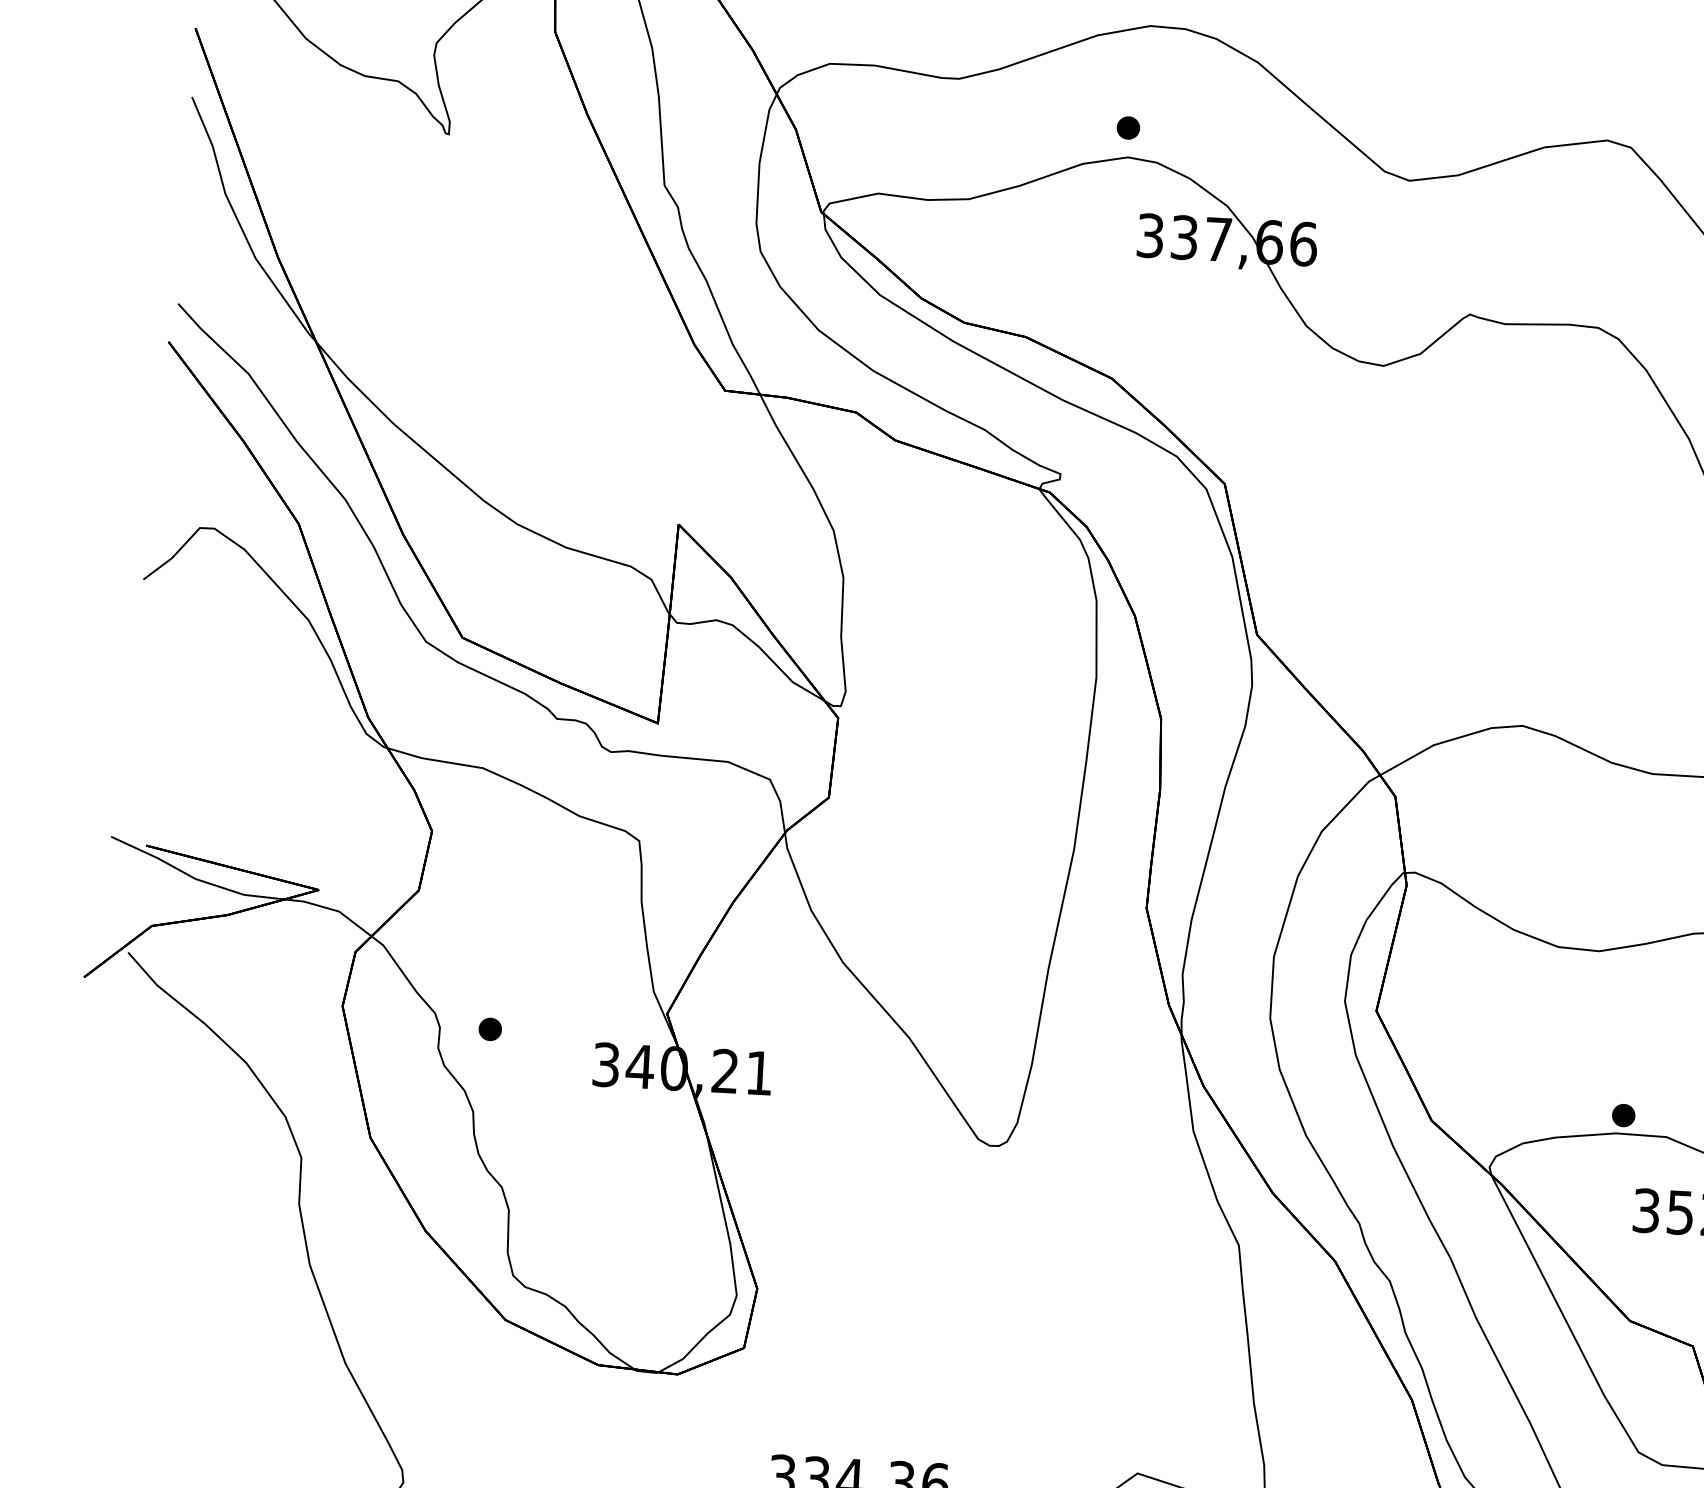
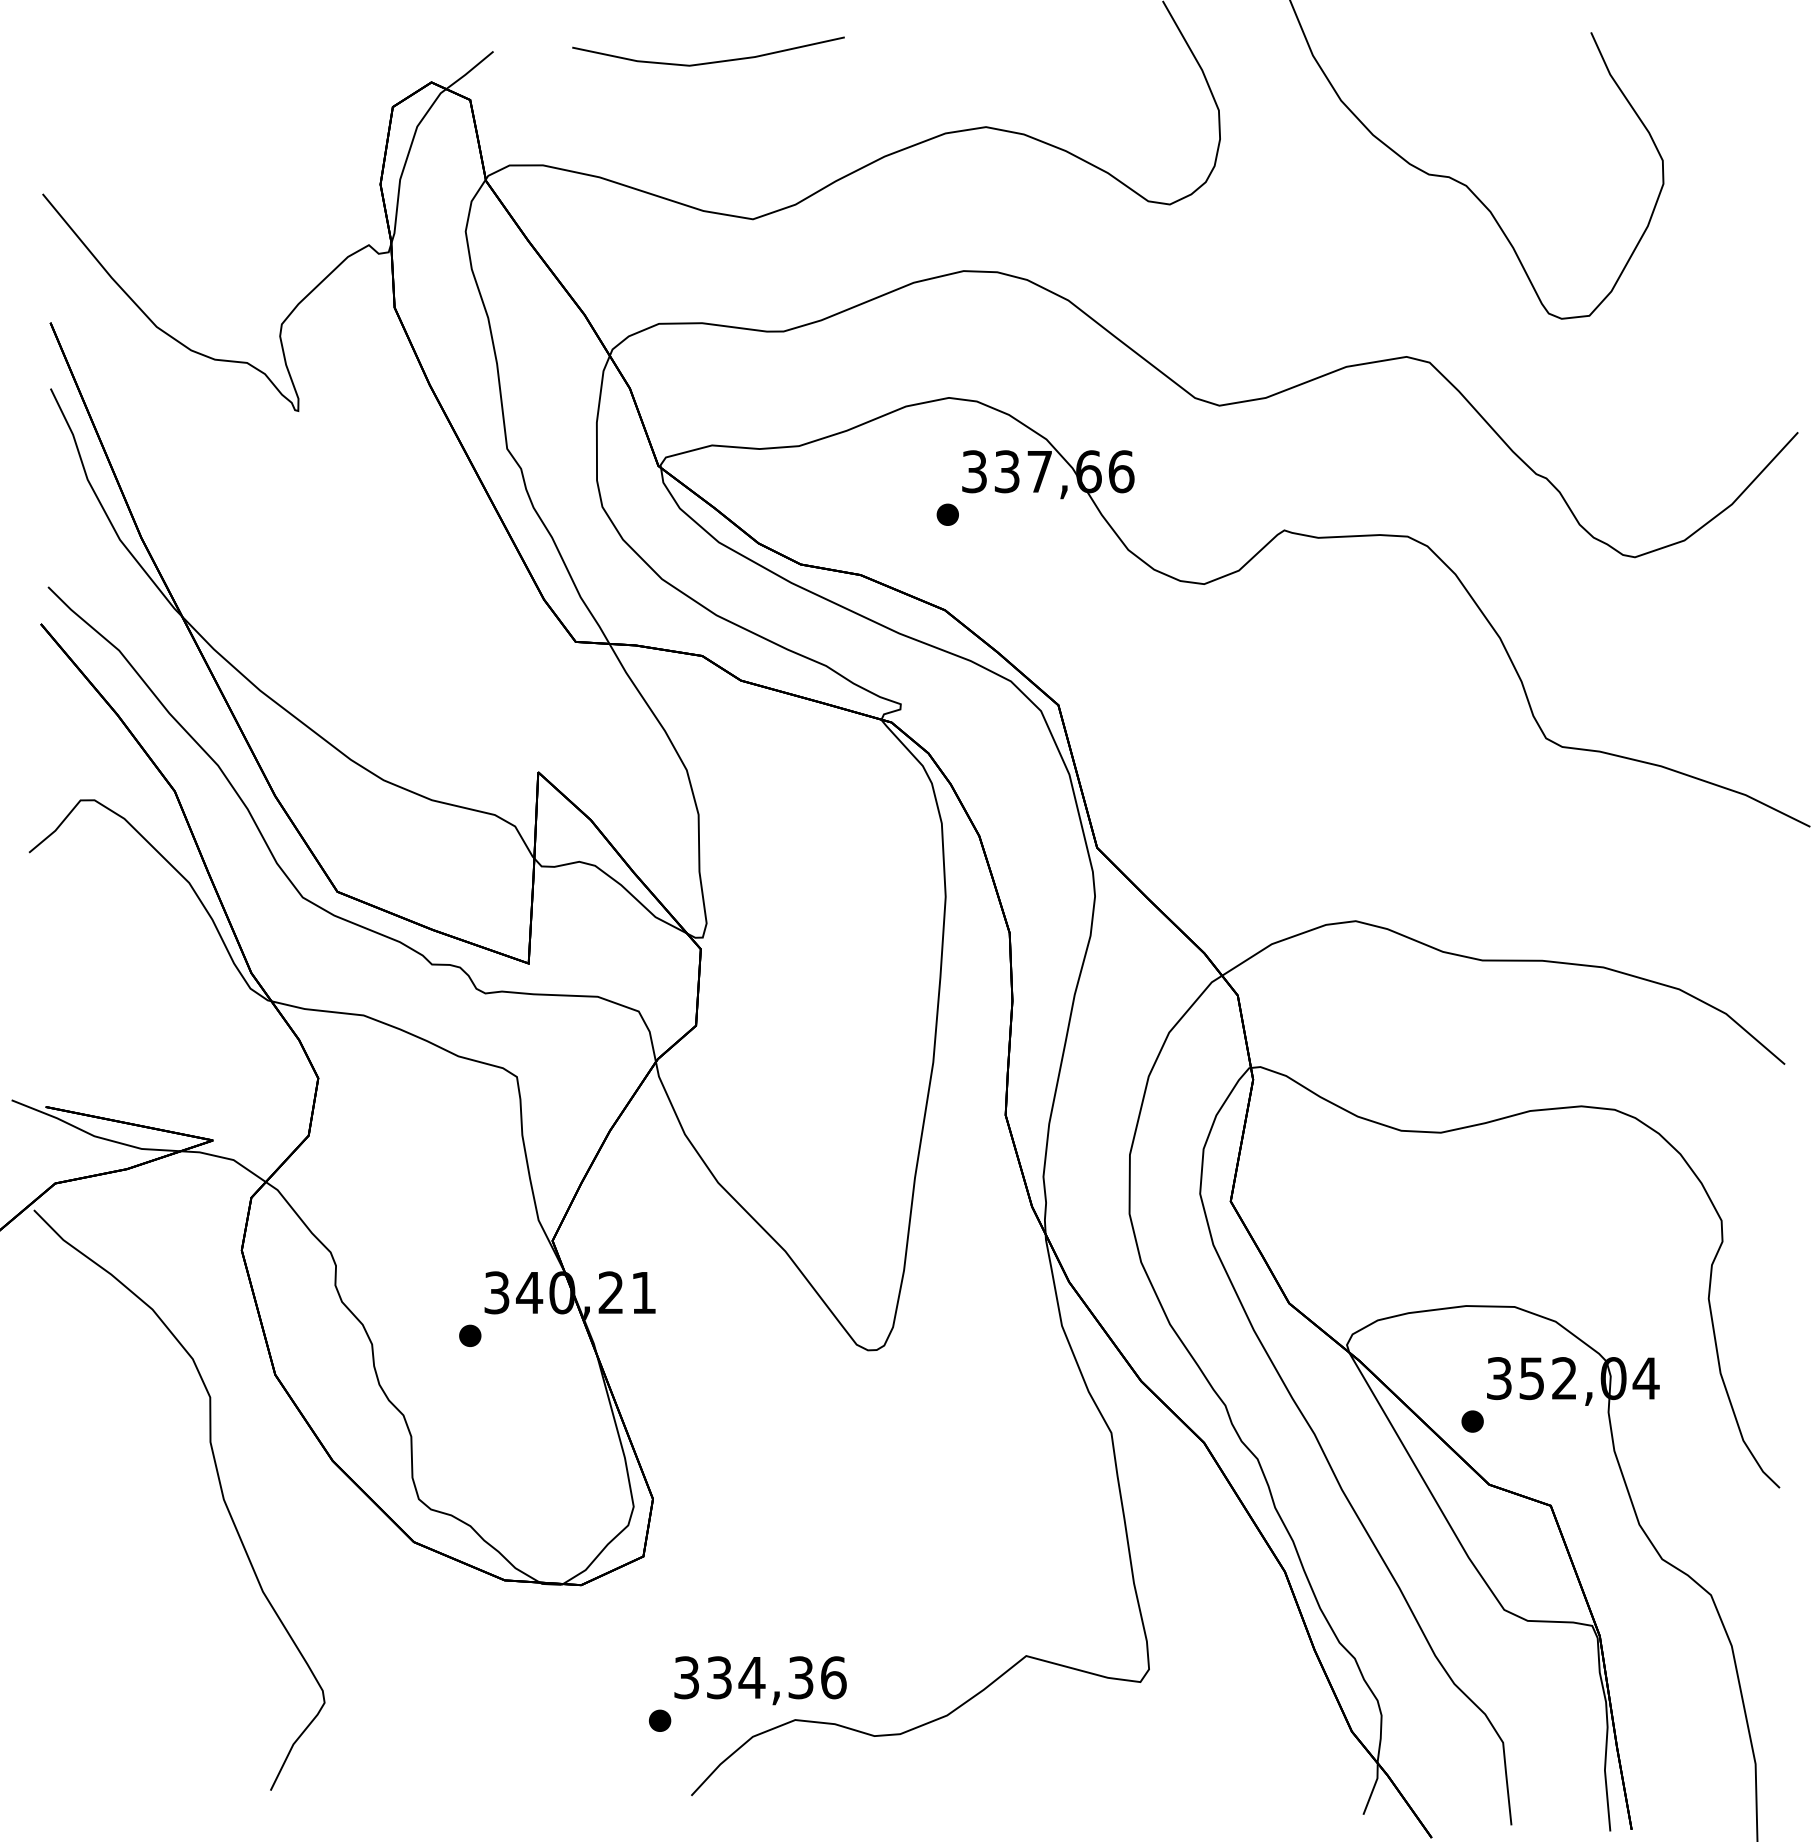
part: (1128, 127) -> (947, 514), moved
part: (490, 1029) -> (470, 1335), moved
part: (1623, 1115) -> (1472, 1421), moved

